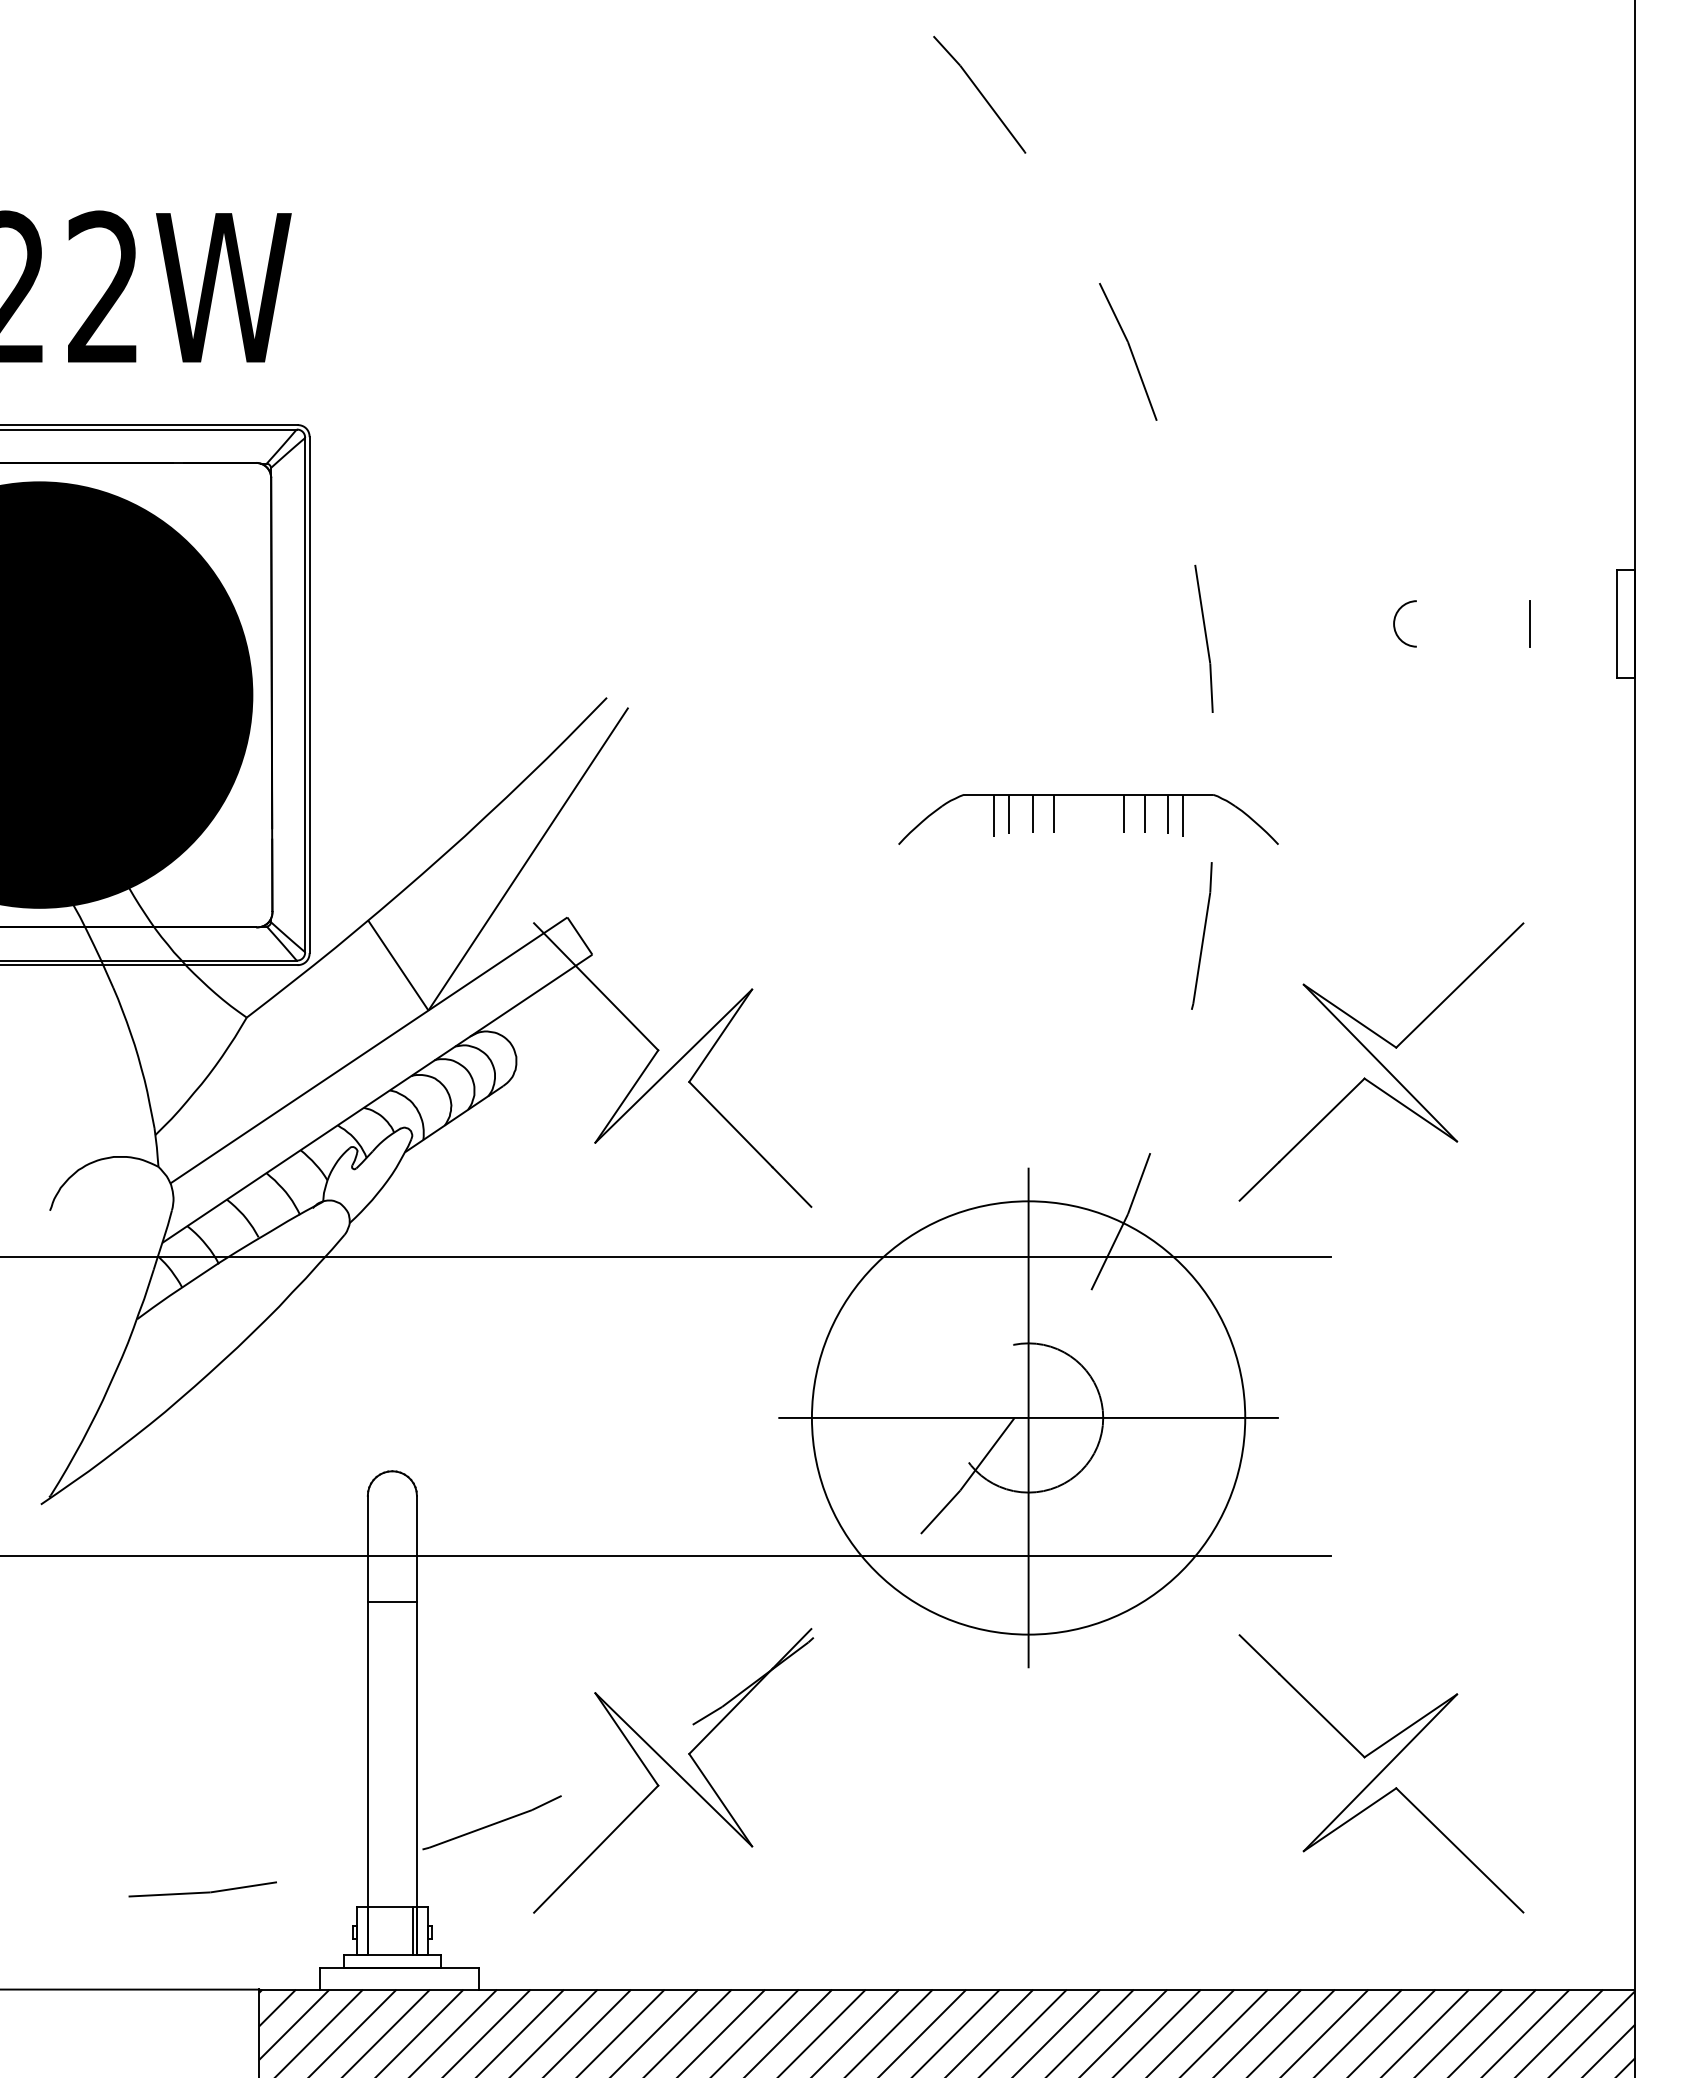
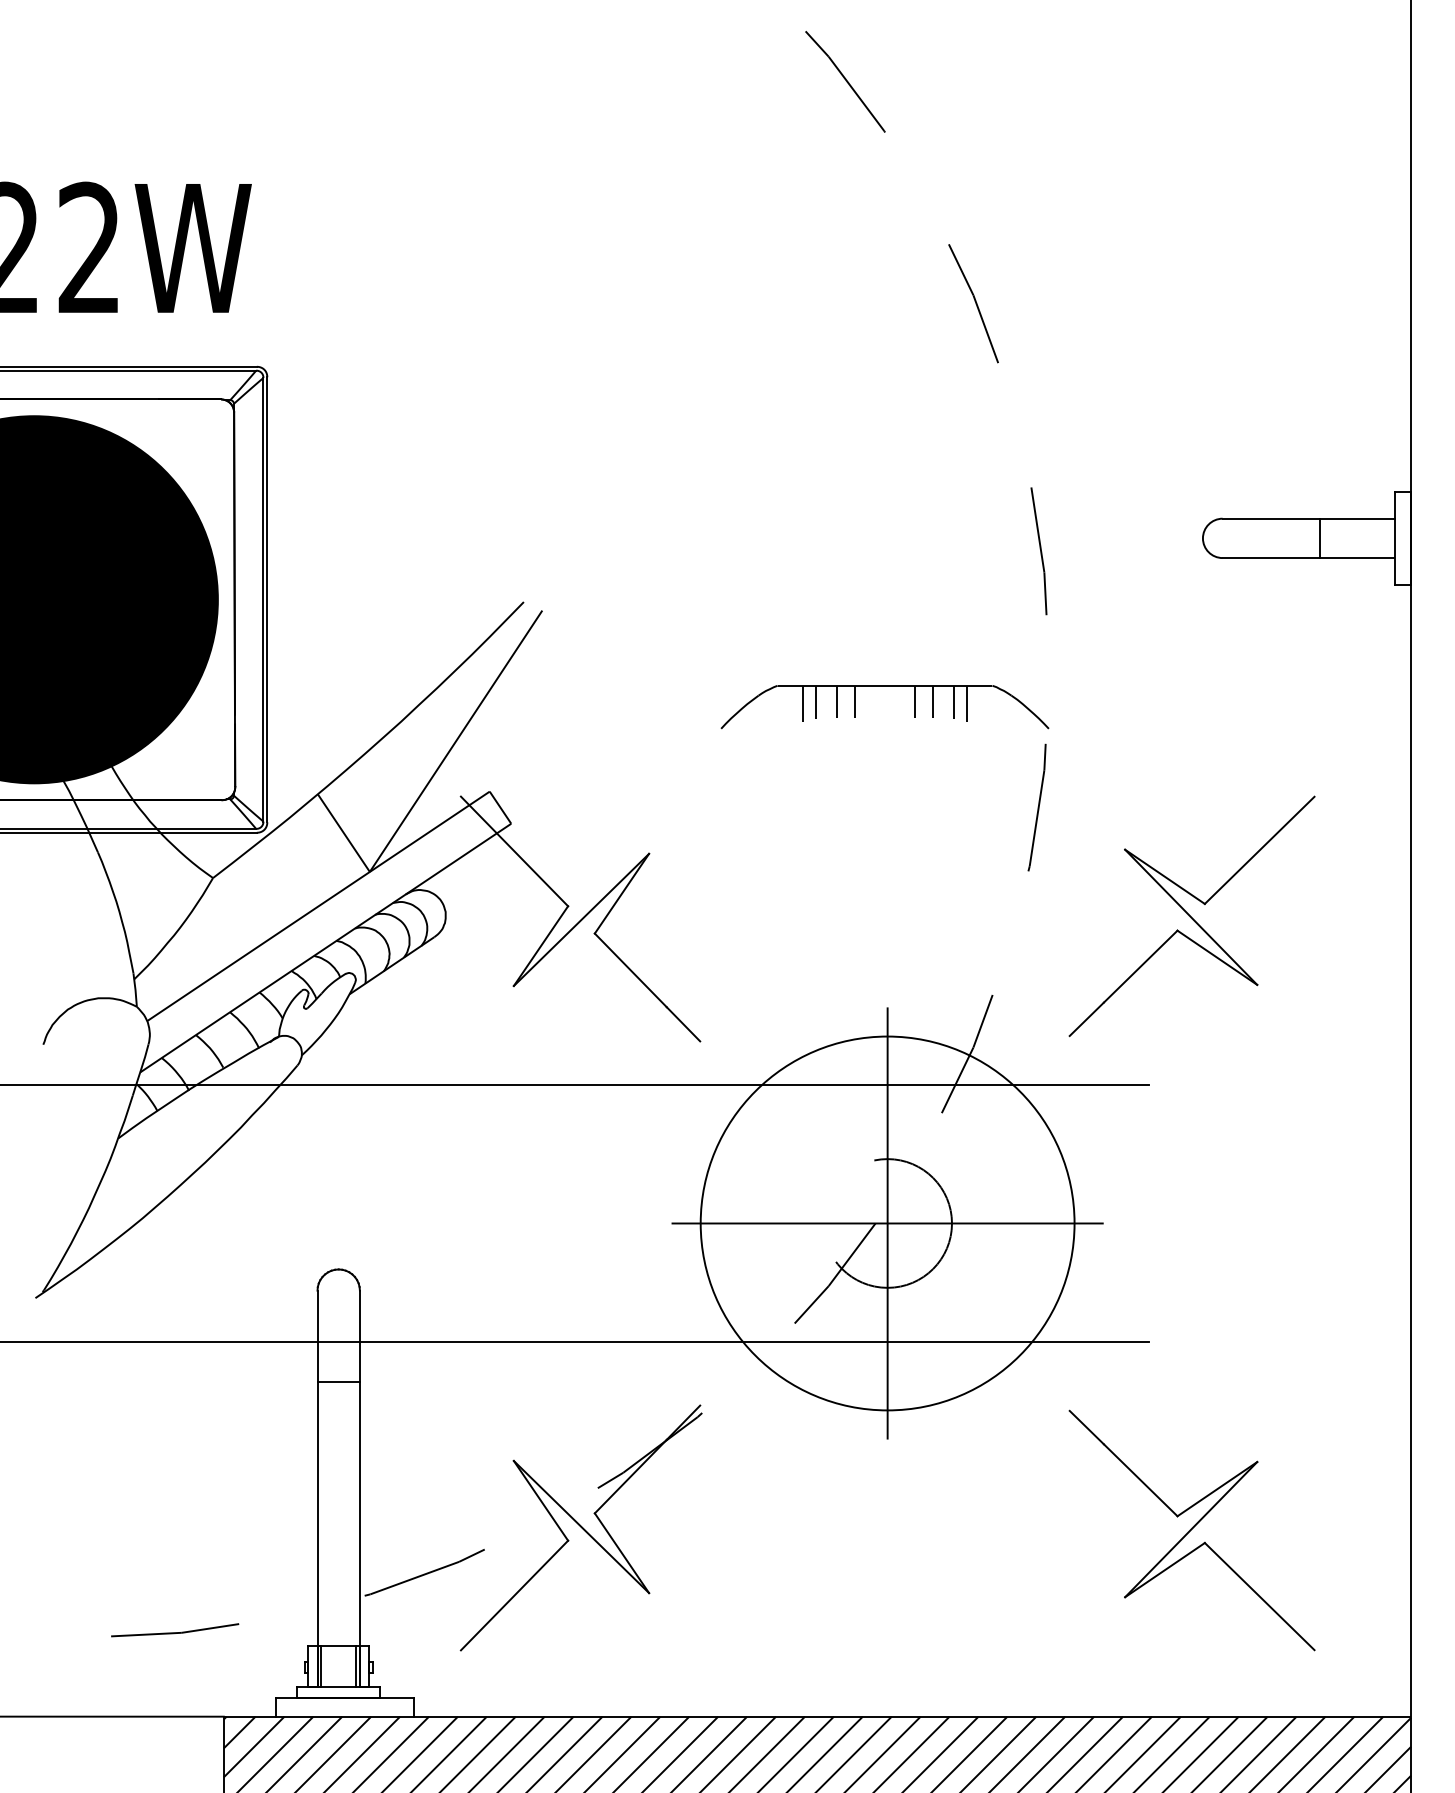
line: (1516, 601) -> (1308, 519), added
line: (1515, 646) -> (1307, 557), added
part: (1088, 795) -> (884, 686), moved
line: (372, 1930) -> (321, 1665), added

